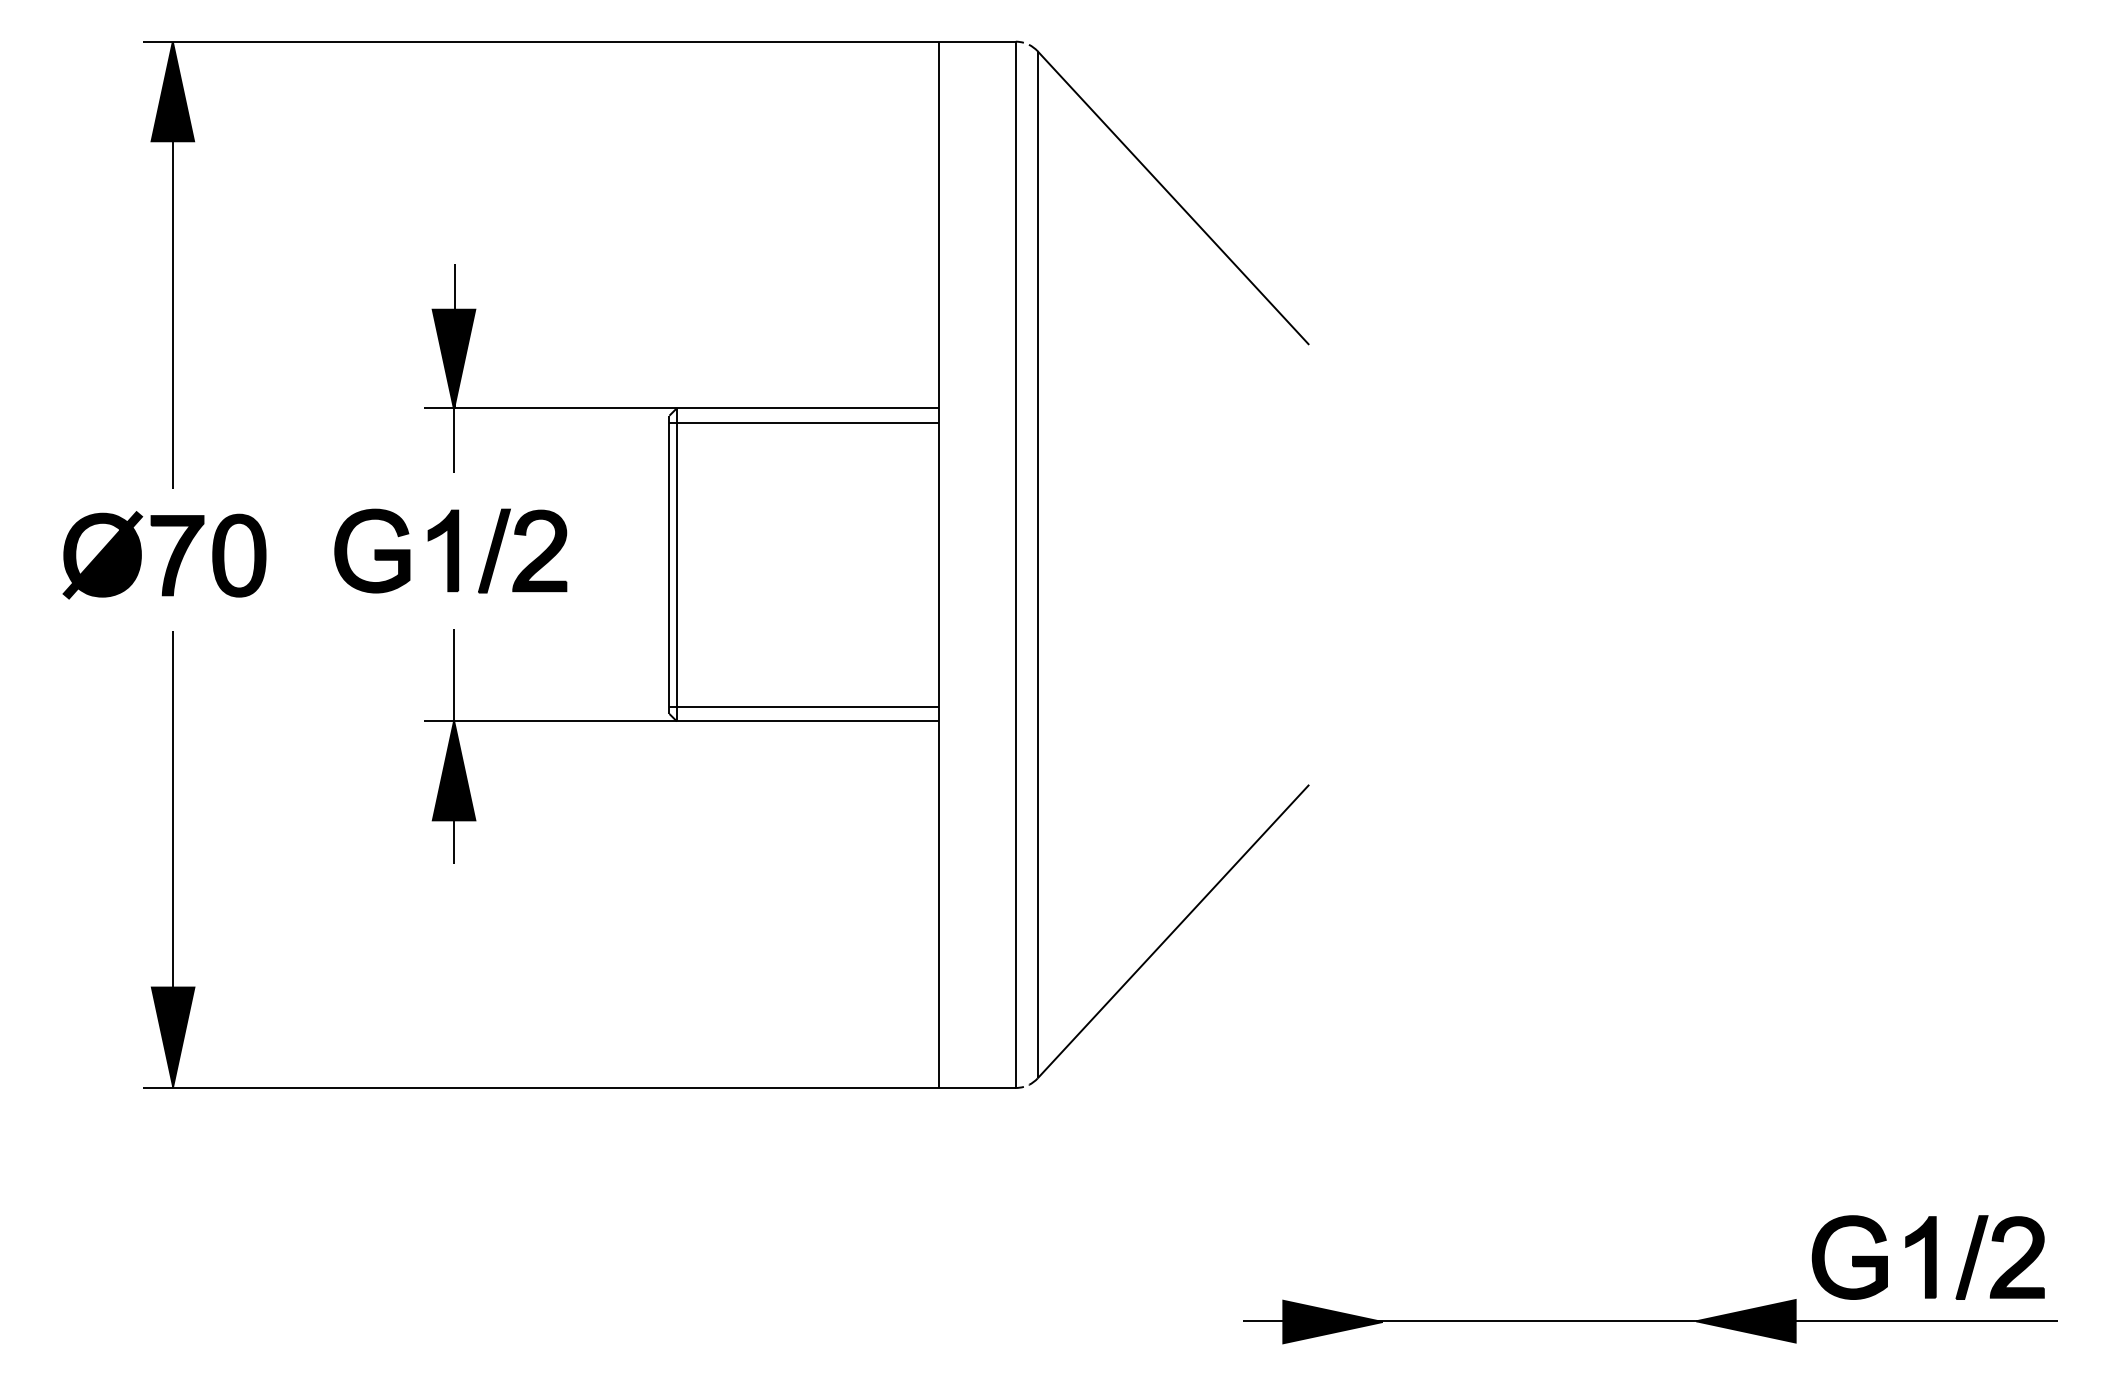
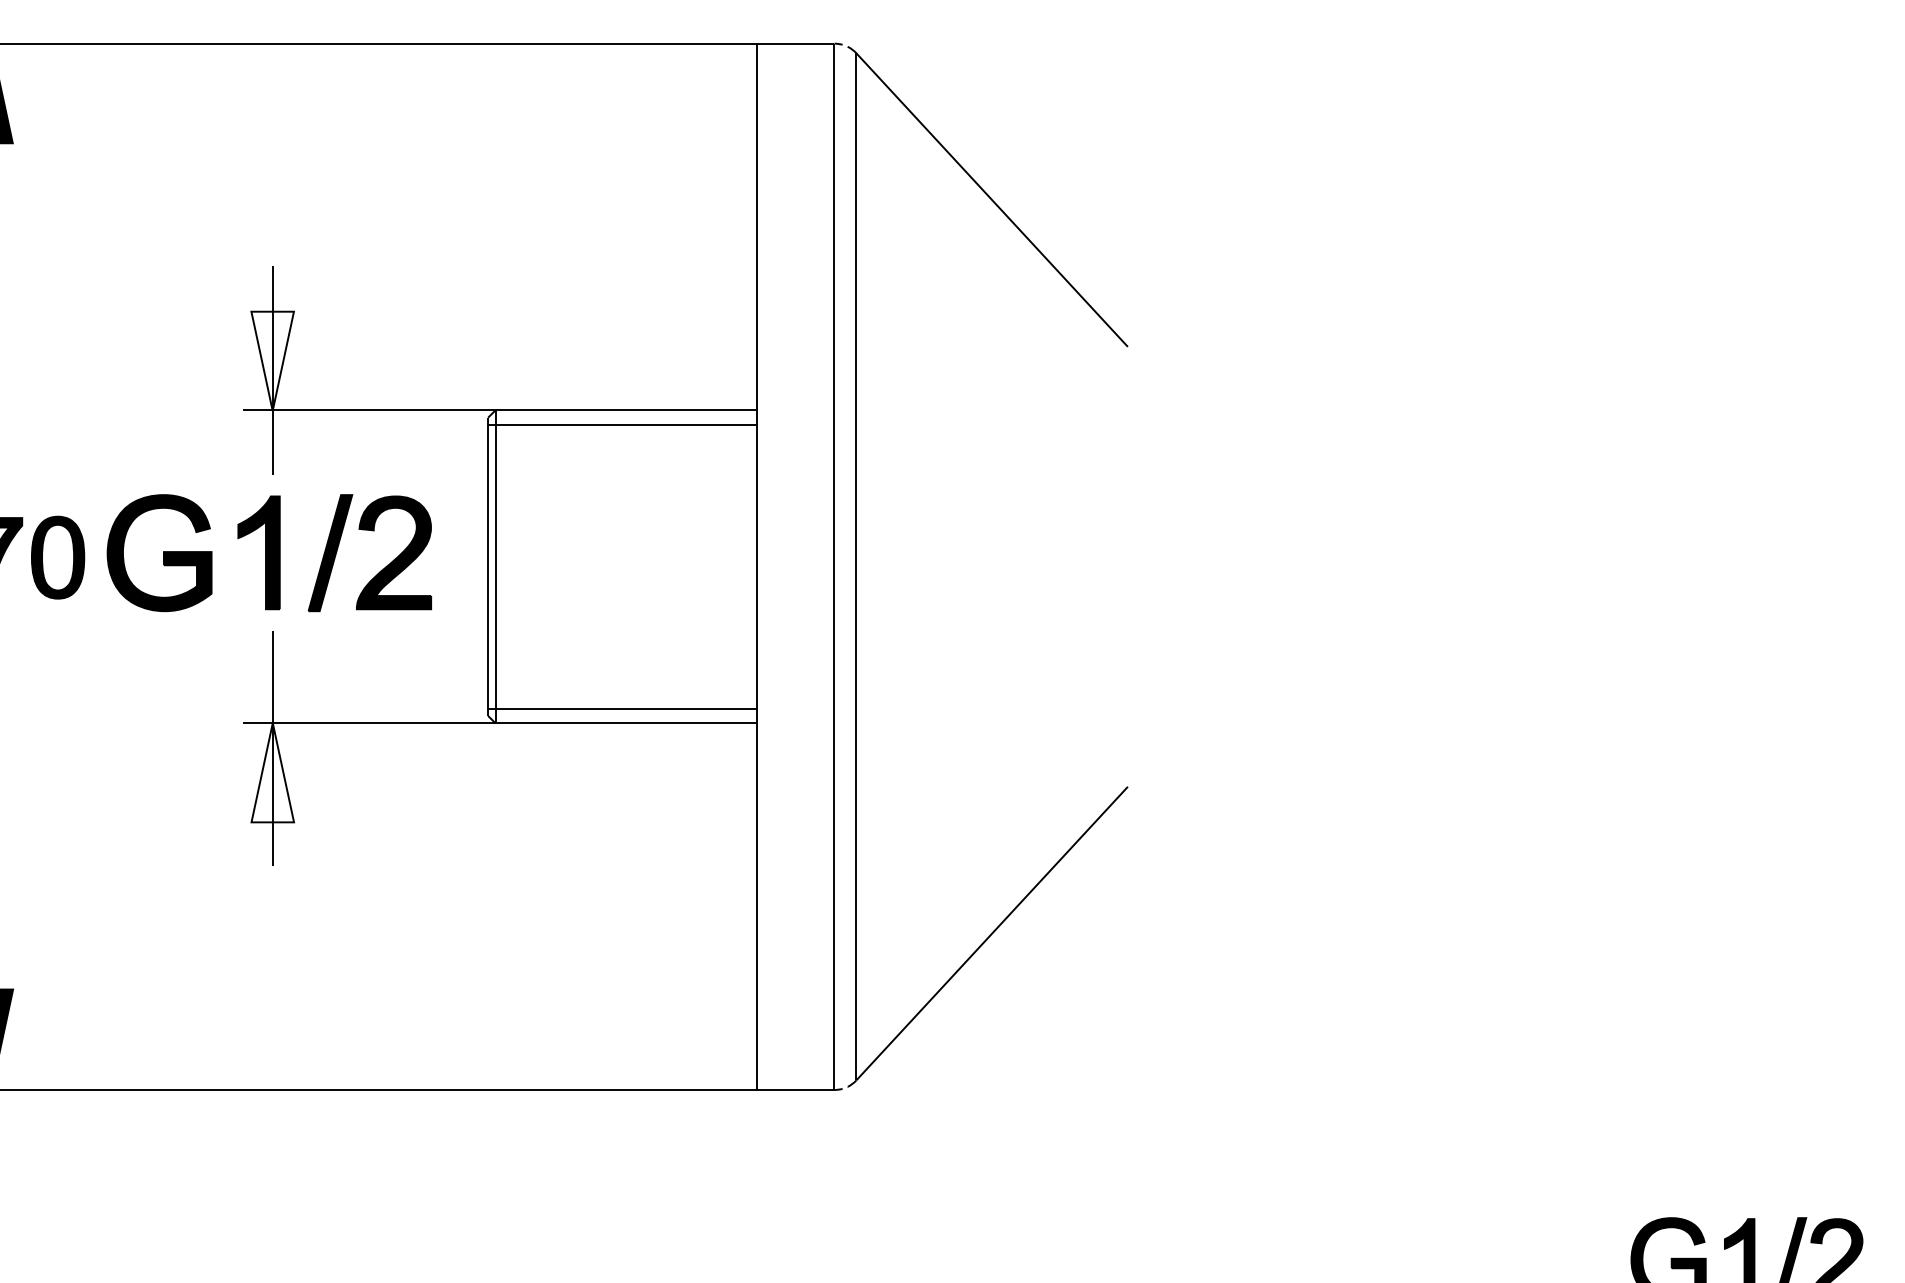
fill: (453, 358) -> (272, 360), removed
part: (450, 550) -> (269, 552), size x1.4
fill: (453, 770) -> (272, 772), removed

